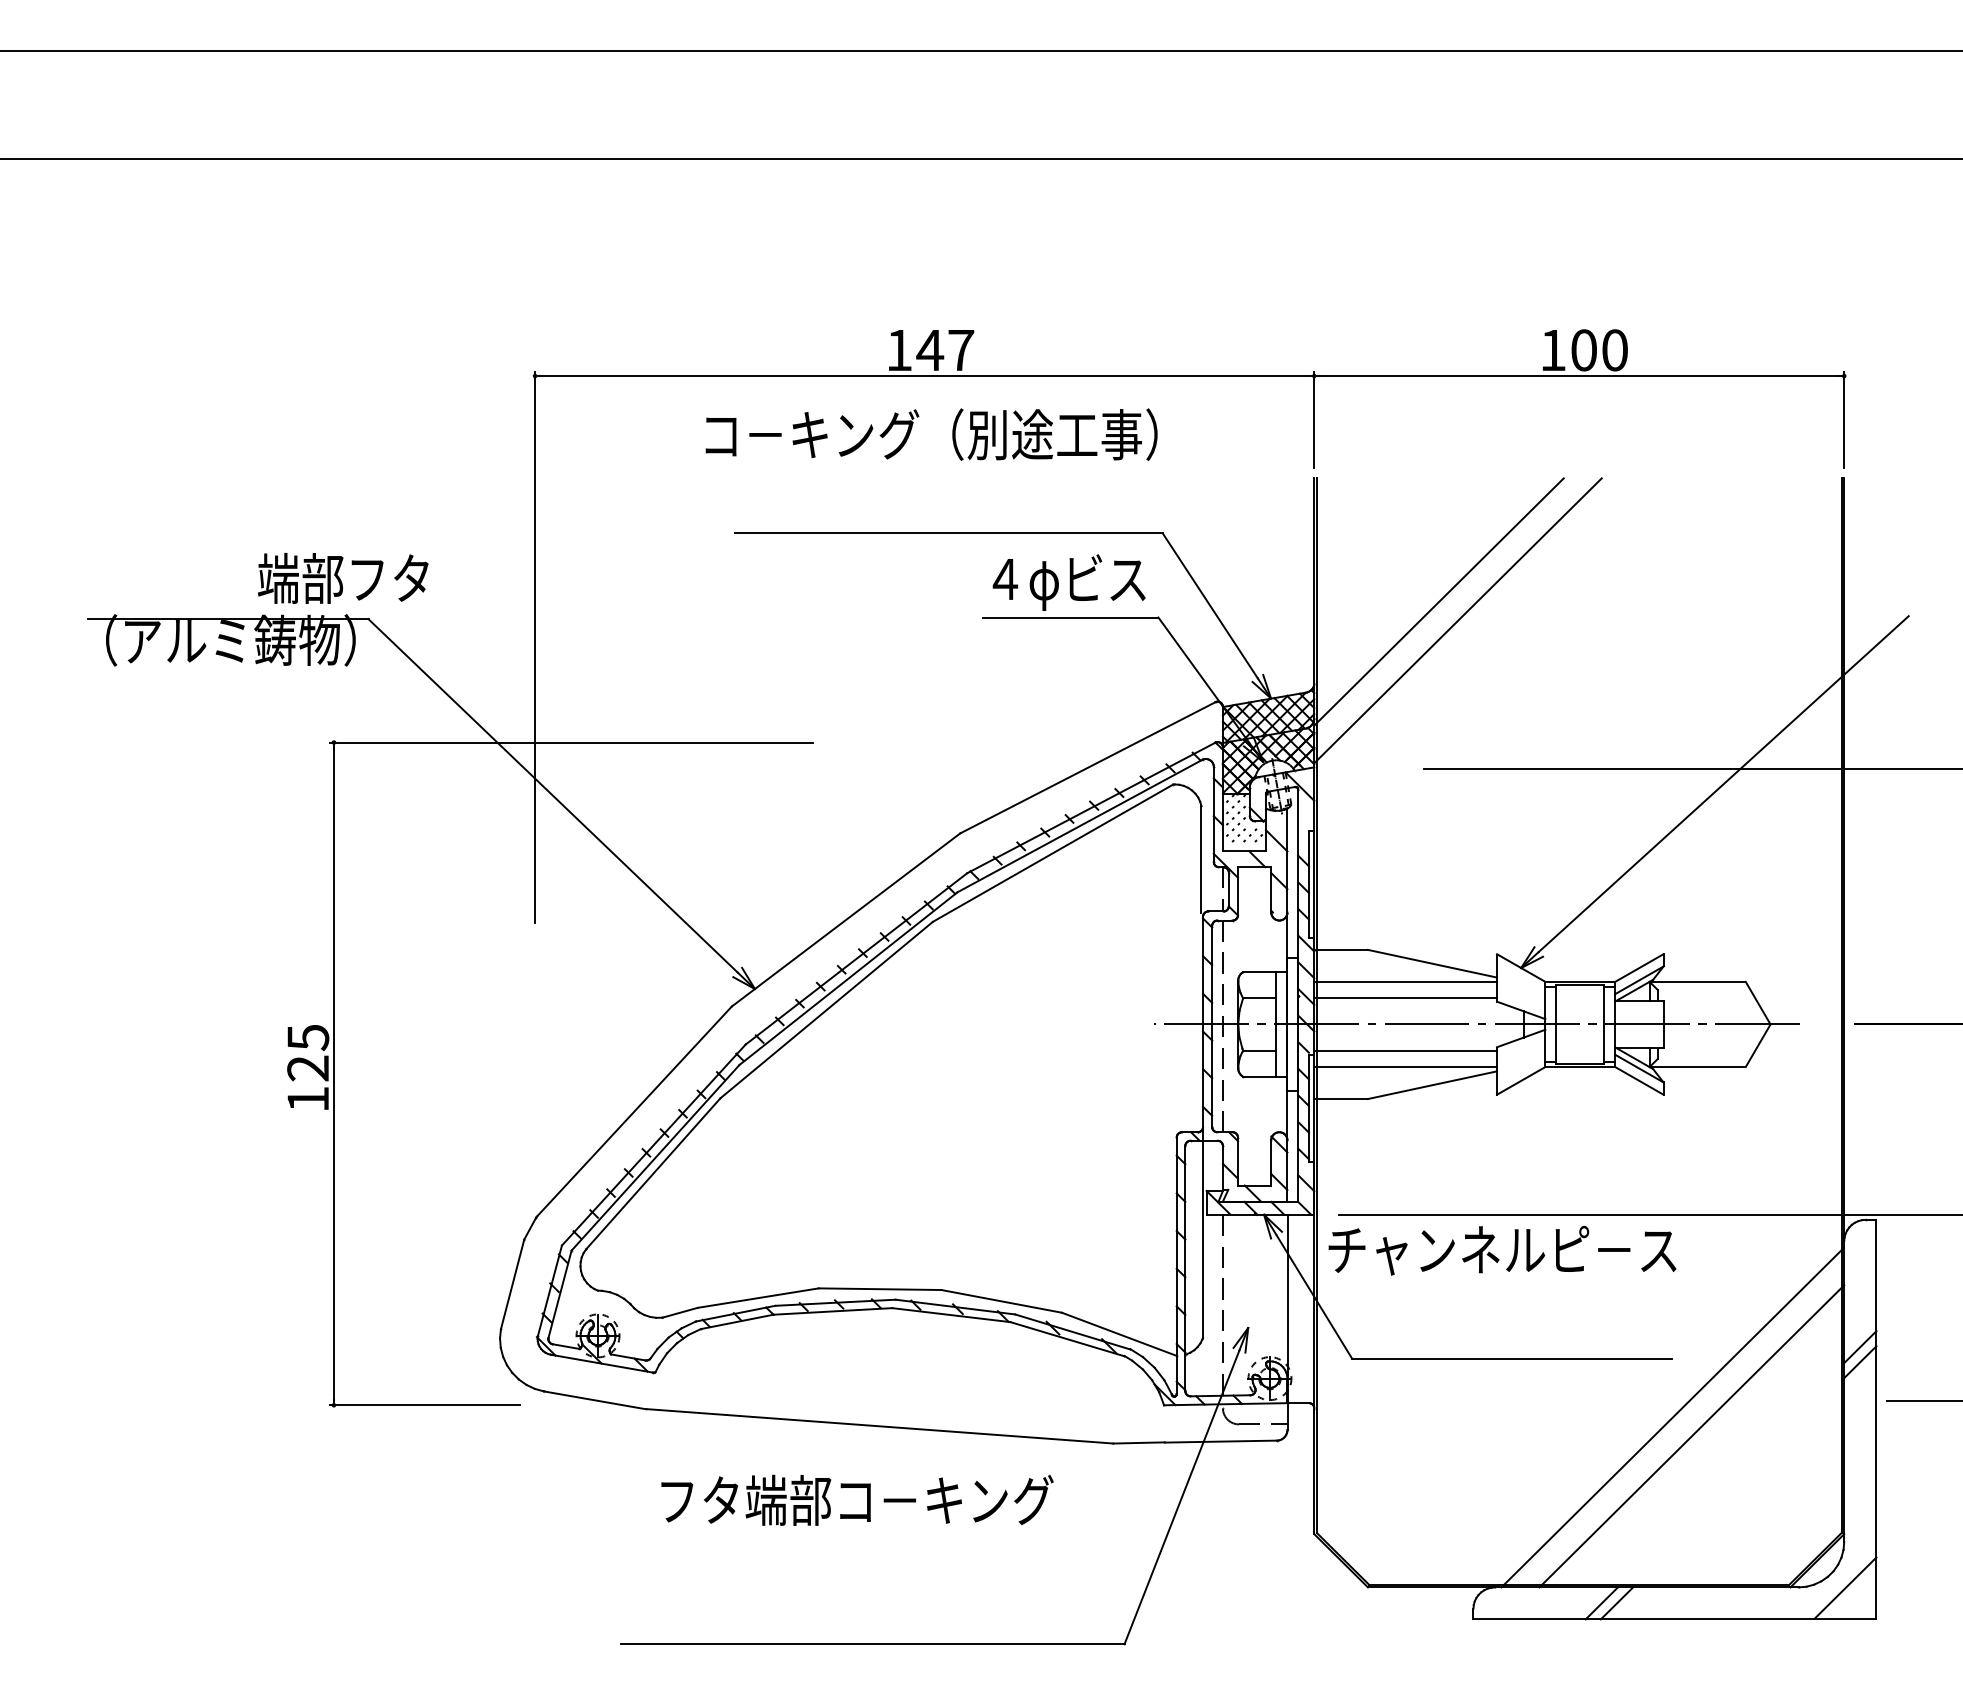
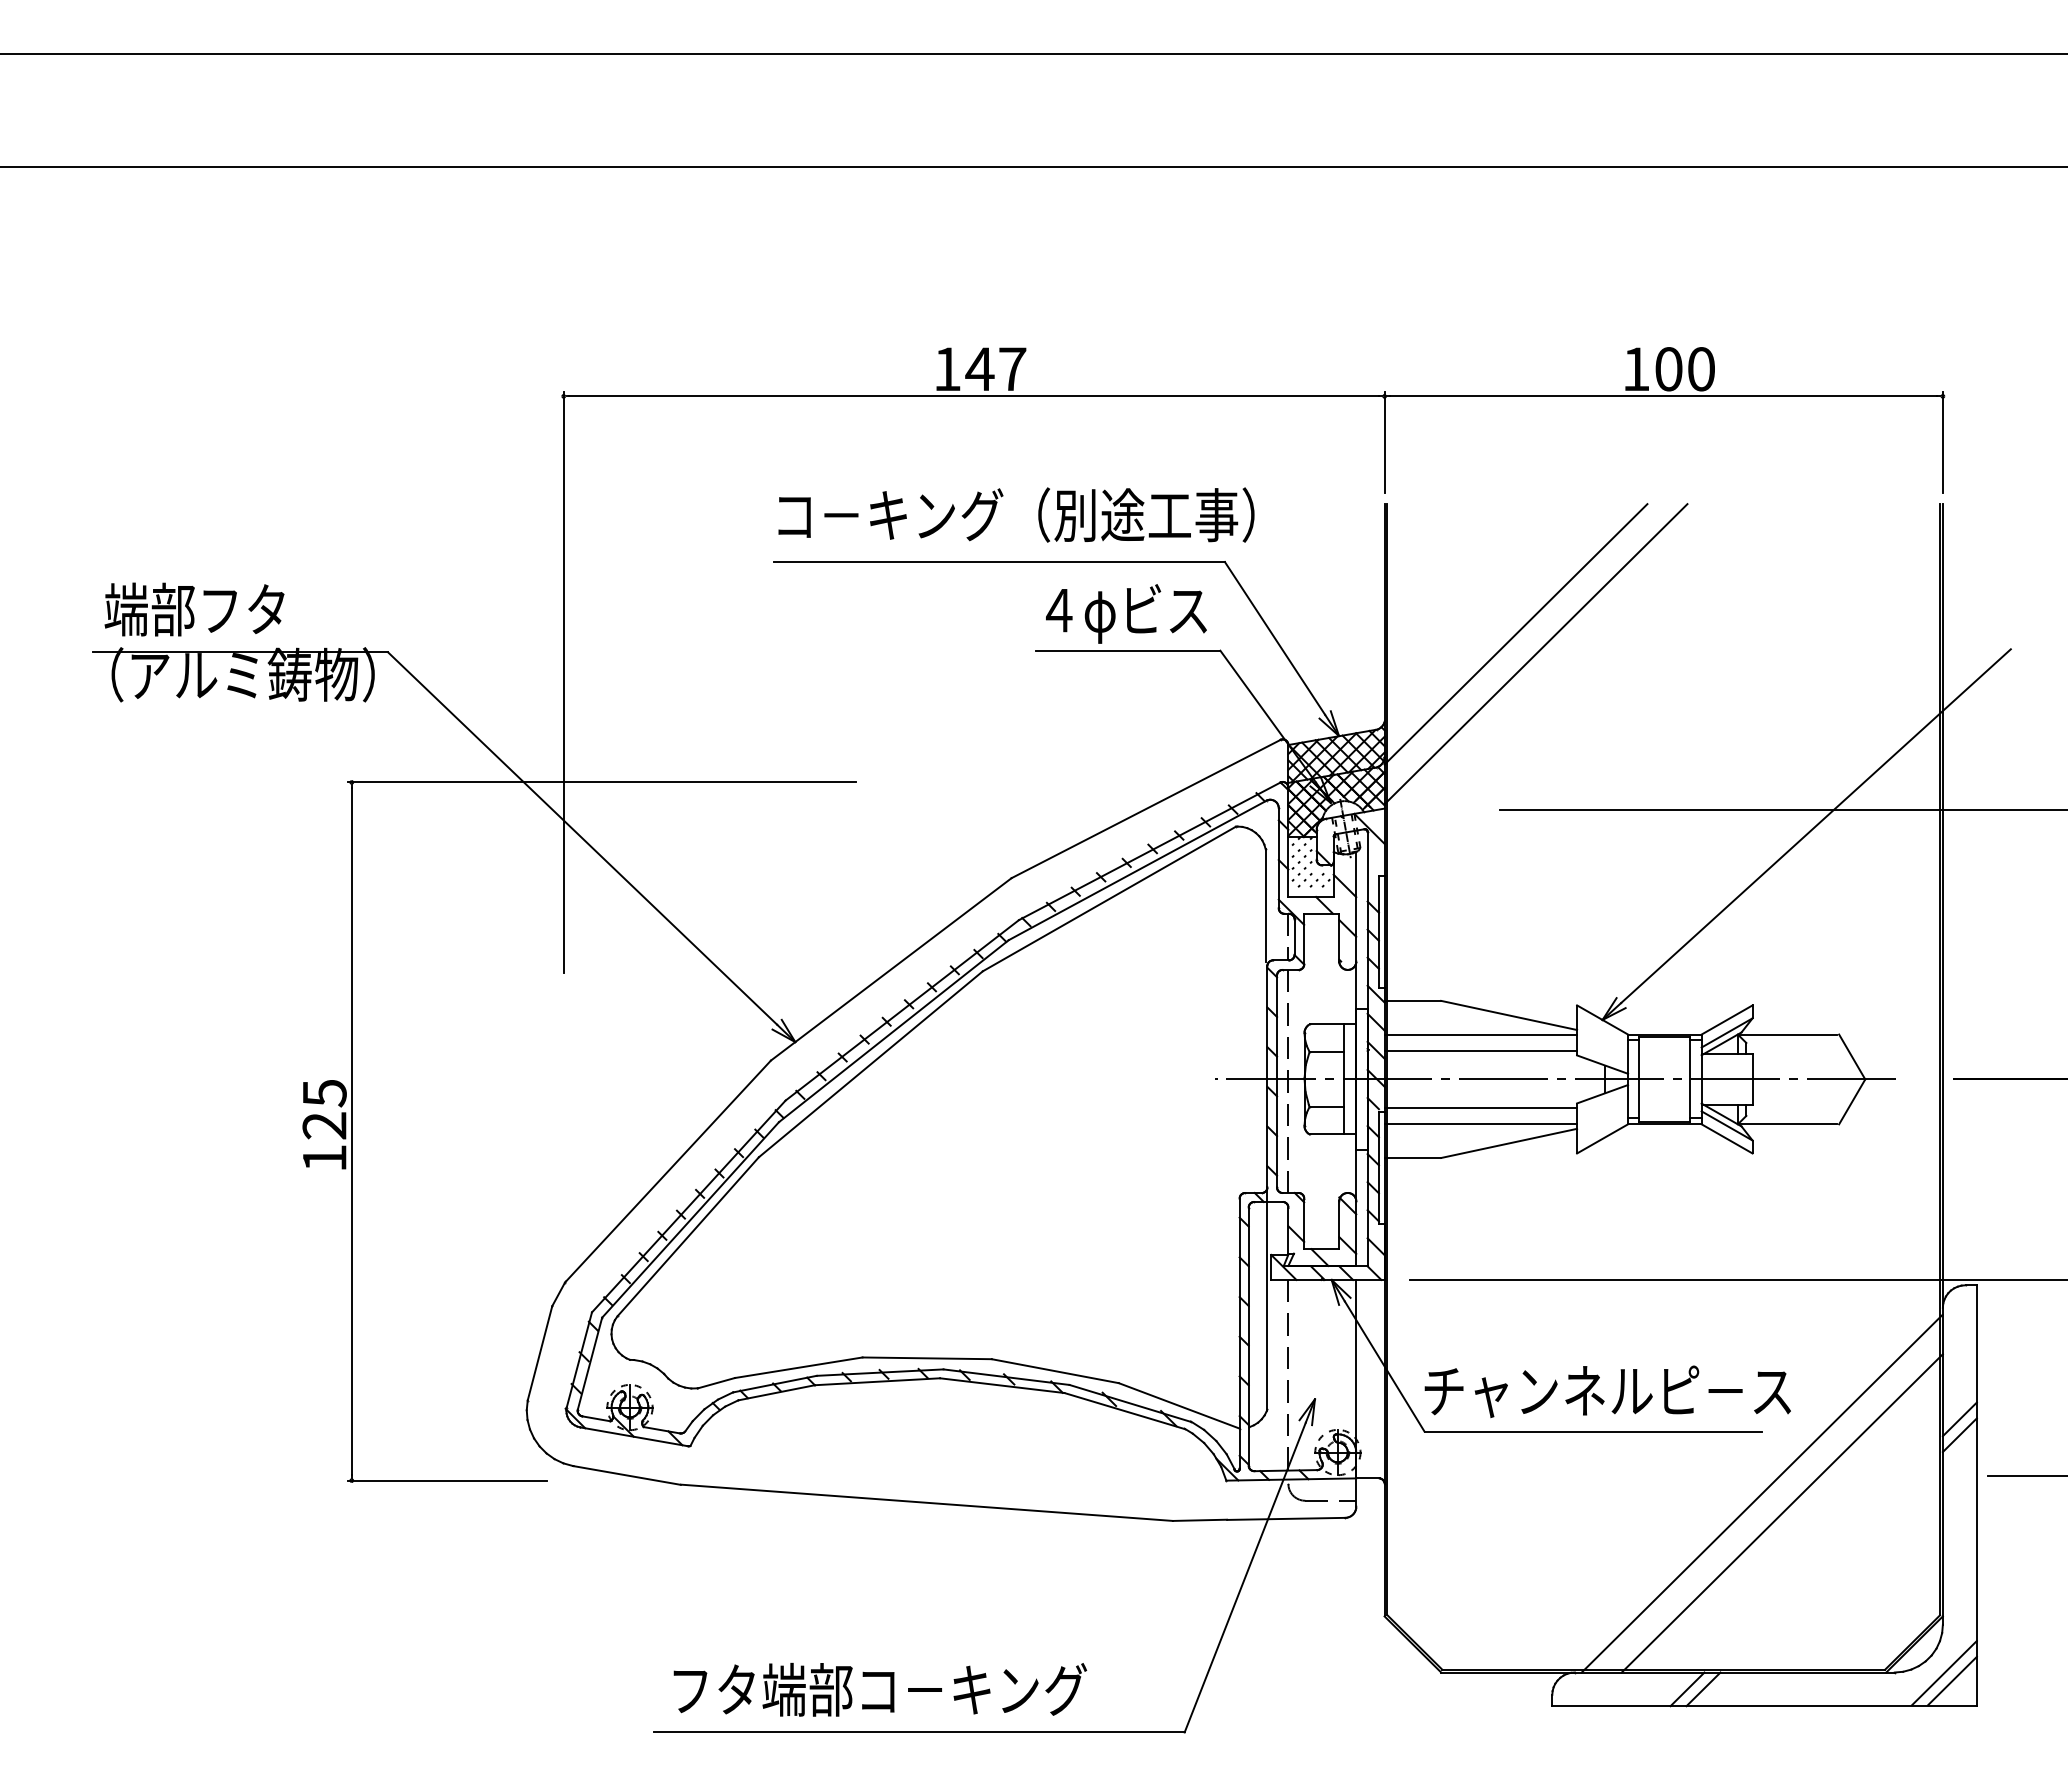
text: (931, 434) -> (1016, 514), moved
text: (343, 578) -> (194, 609), moved
text: (1502, 1250) -> (1607, 1391), moved
text: (857, 1500) -> (880, 1689), moved
line: (1853, 1594) -> (1952, 1680), added

